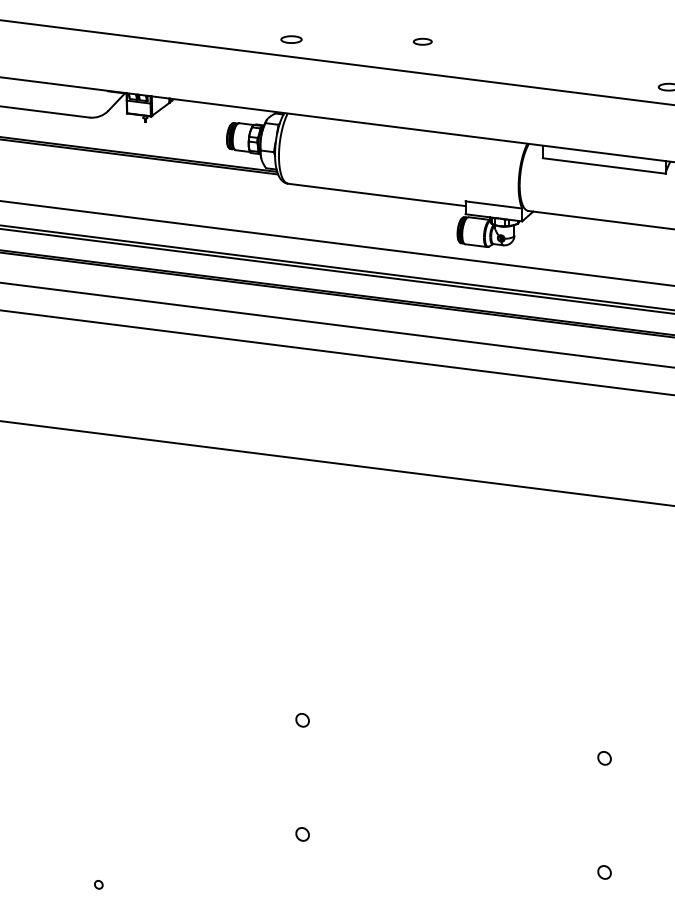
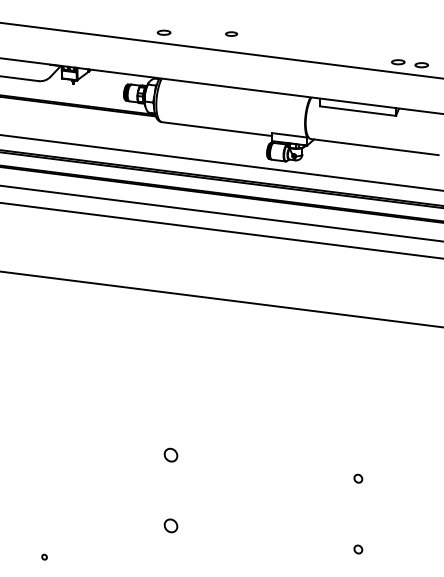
part: (422, 40) -> (231, 33), moved
part: (301, 719) -> (170, 454), size x1.6
part: (301, 833) -> (170, 525), size x1.6

